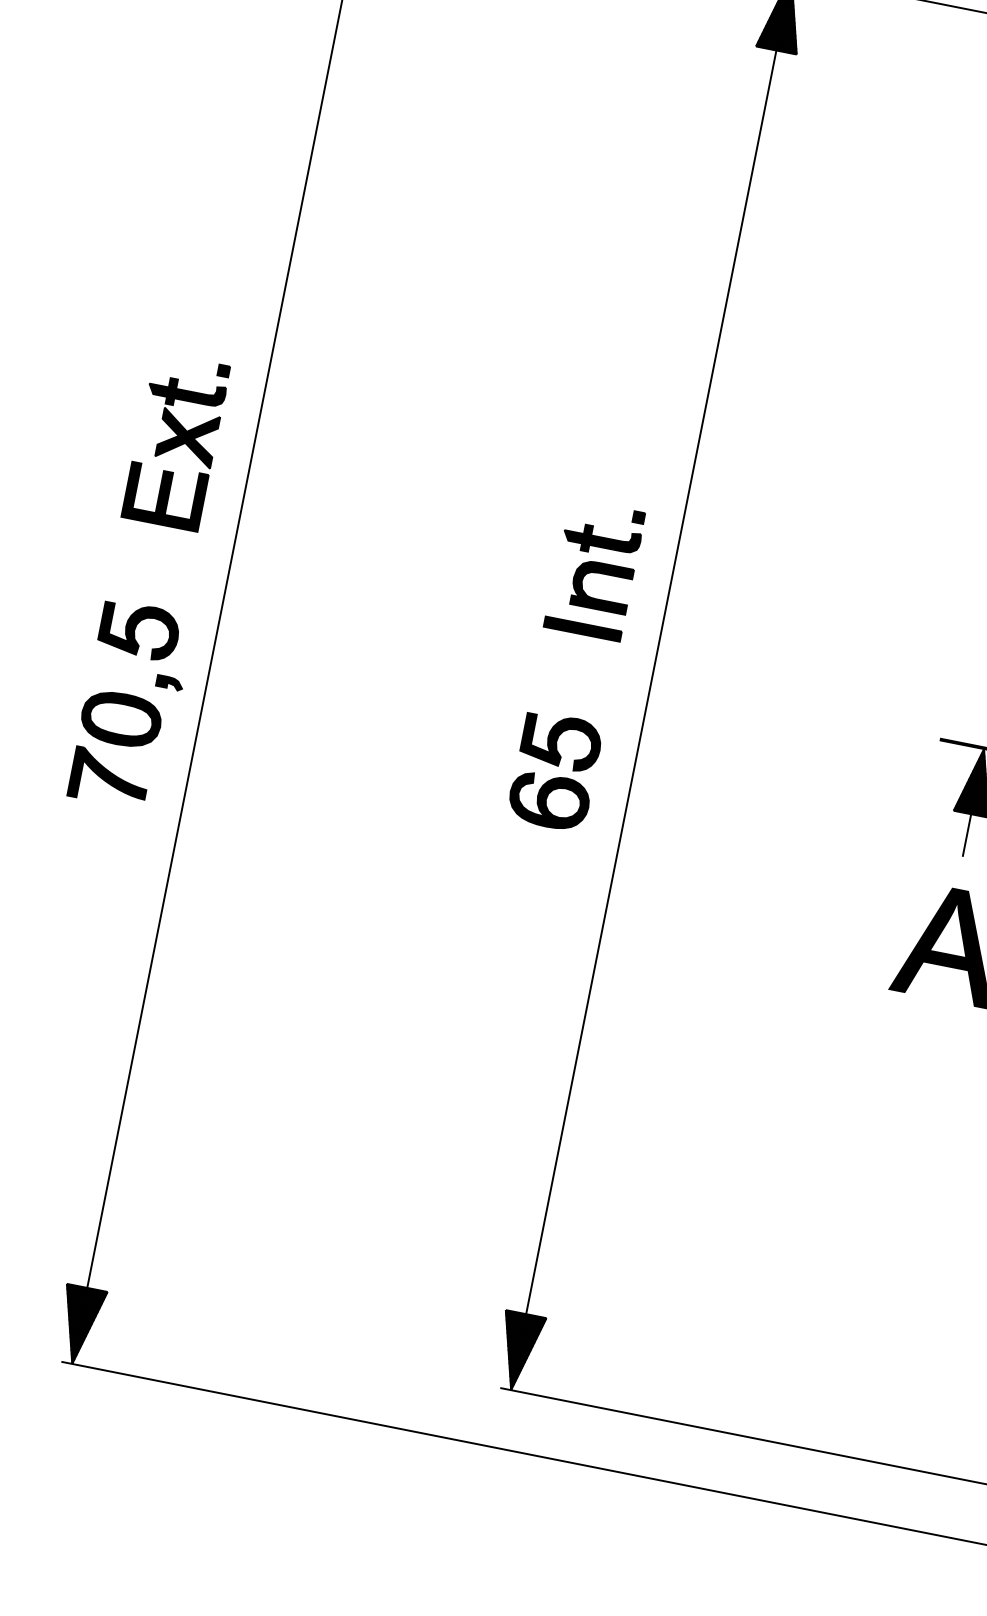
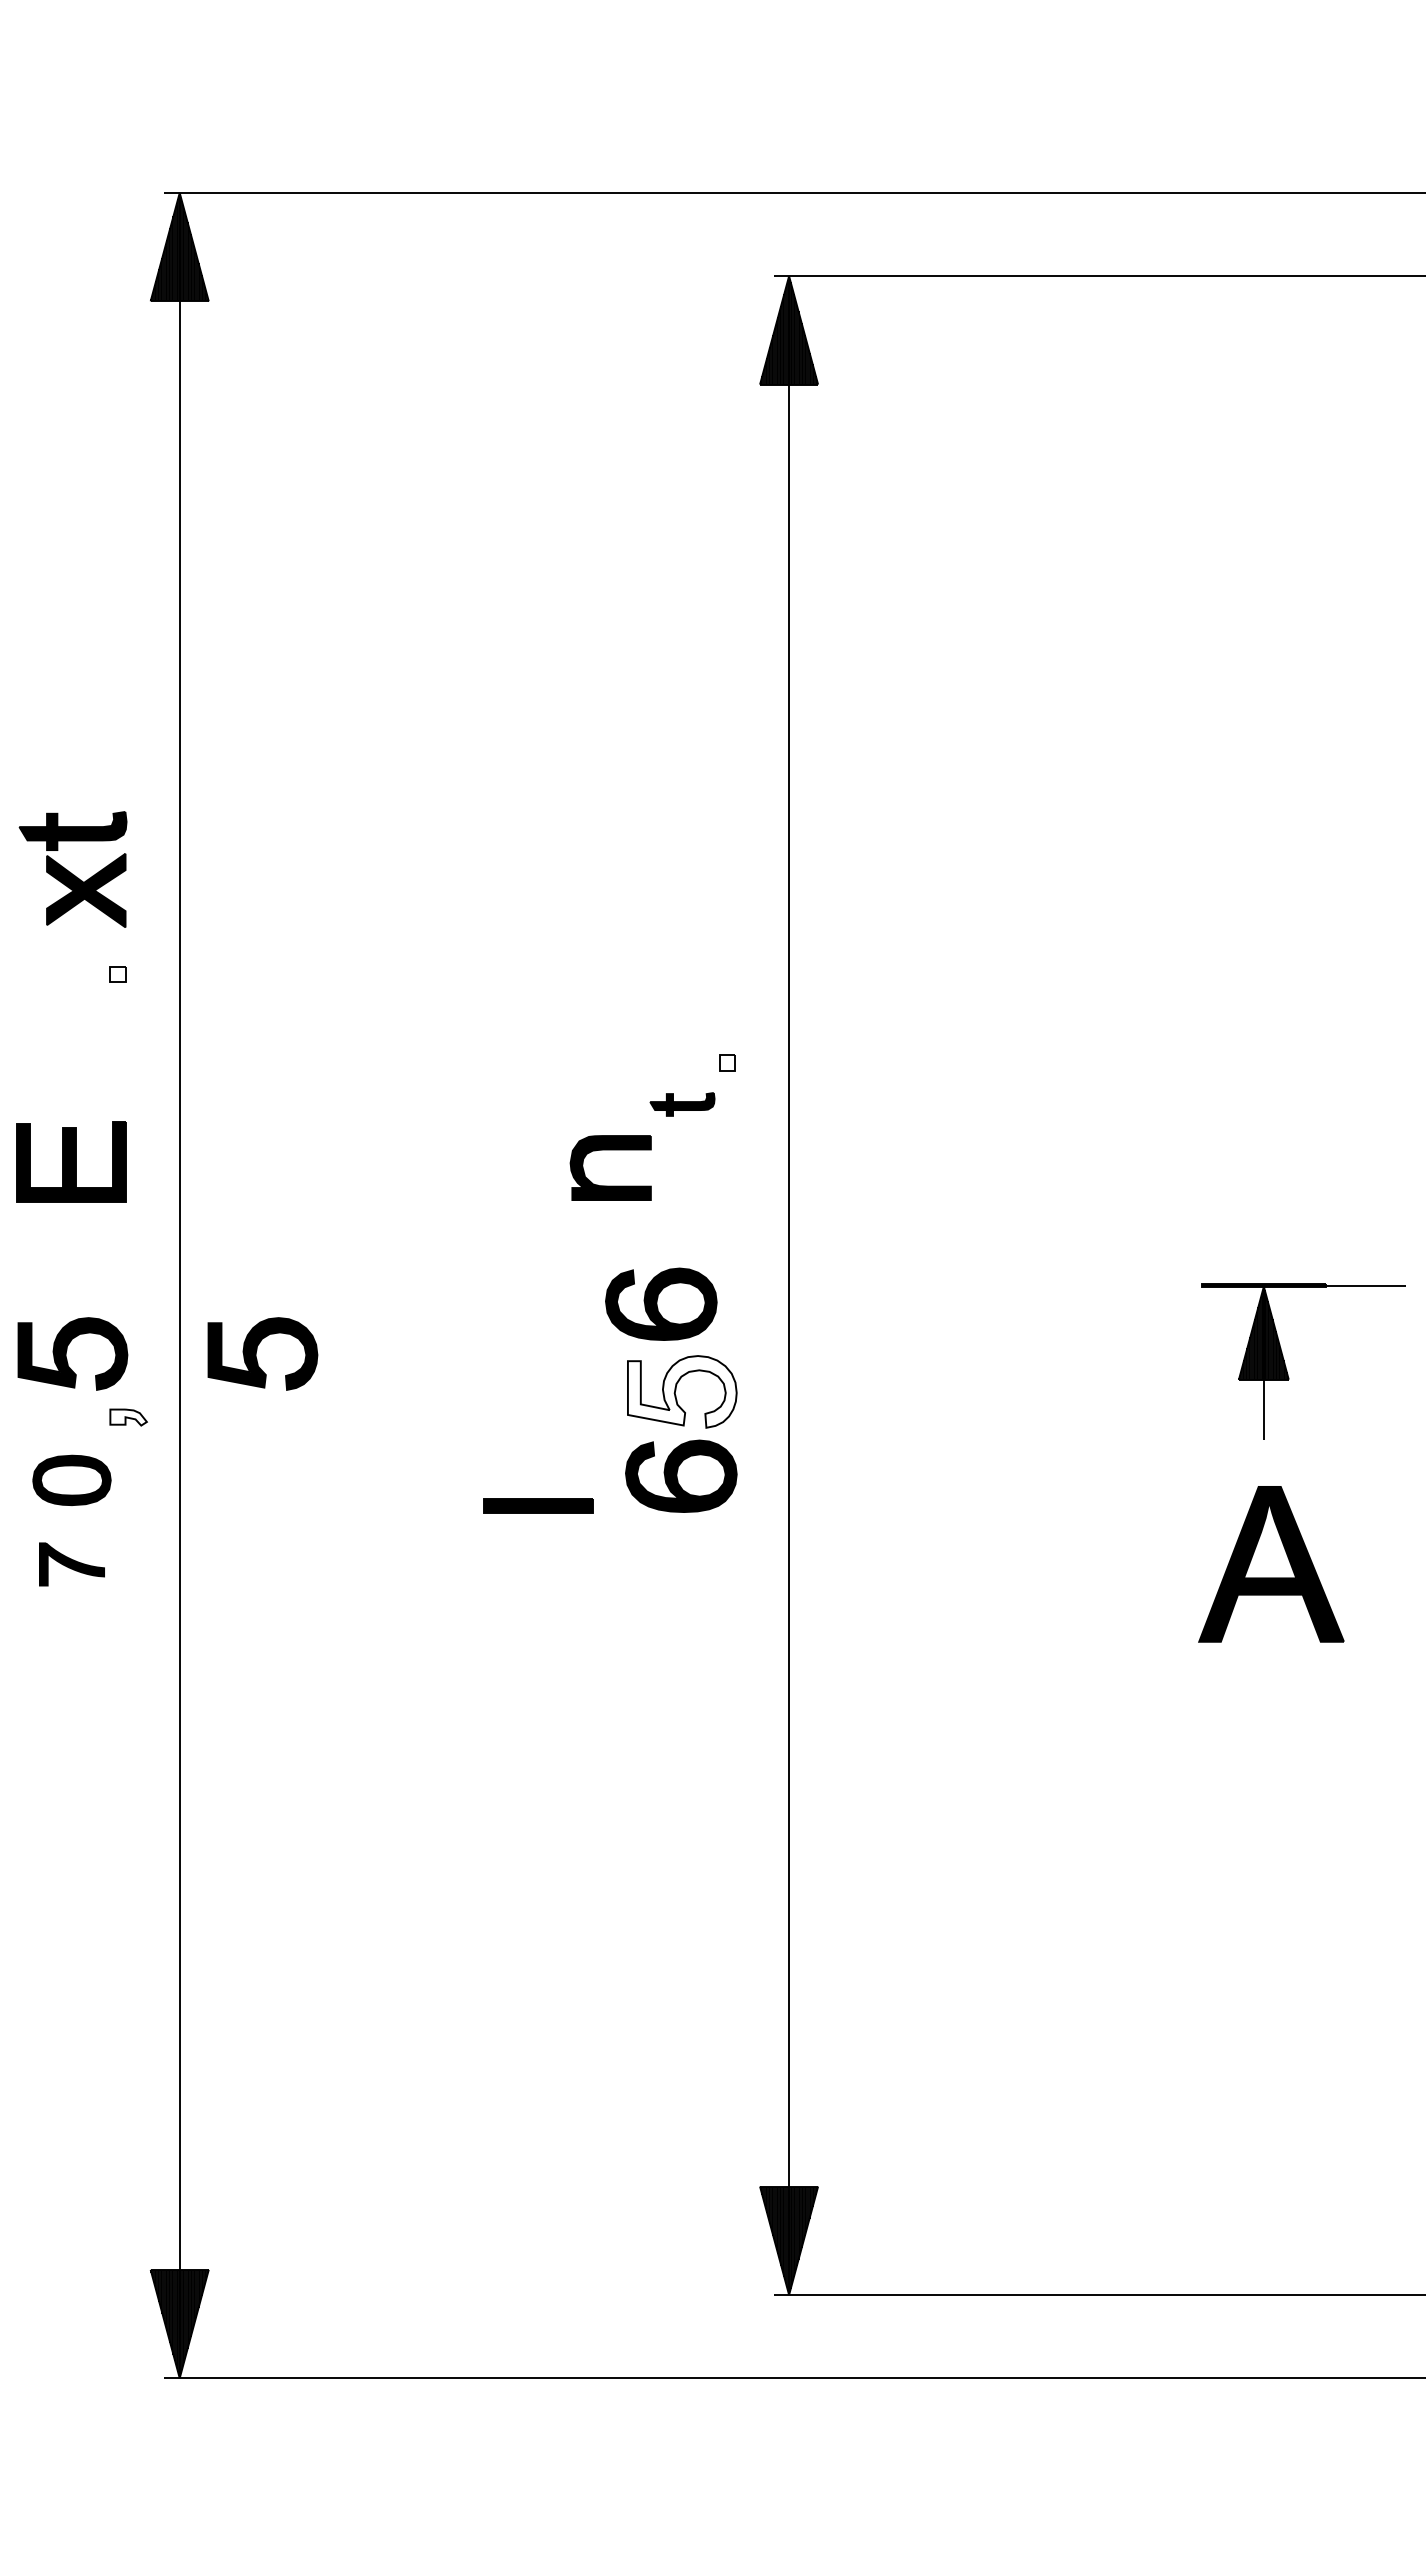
fill: (223, 370) -> (117, 974), removed
part: (180, 420) -> (72, 869), moved
fill: (638, 517) -> (726, 1062), removed
part: (601, 540) -> (682, 1104), size x0.6
part: (603, 574) -> (610, 1150), moved
part: (582, 628) -> (538, 1505), moved
part: (272, 656) -> (262, 1353), added
part: (559, 677) -> (661, 1303), added
fill: (169, 683) -> (128, 1417), removed
part: (120, 719) -> (71, 1480), size x0.7
fill: (561, 741) -> (681, 1391), removed
part: (109, 778) -> (71, 1564), size x0.6

